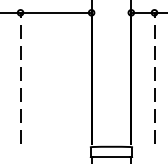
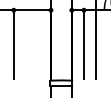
line: (20, 76) -> (13, 43), dashed -> solid
line: (153, 76) -> (83, 43), dashed -> solid

